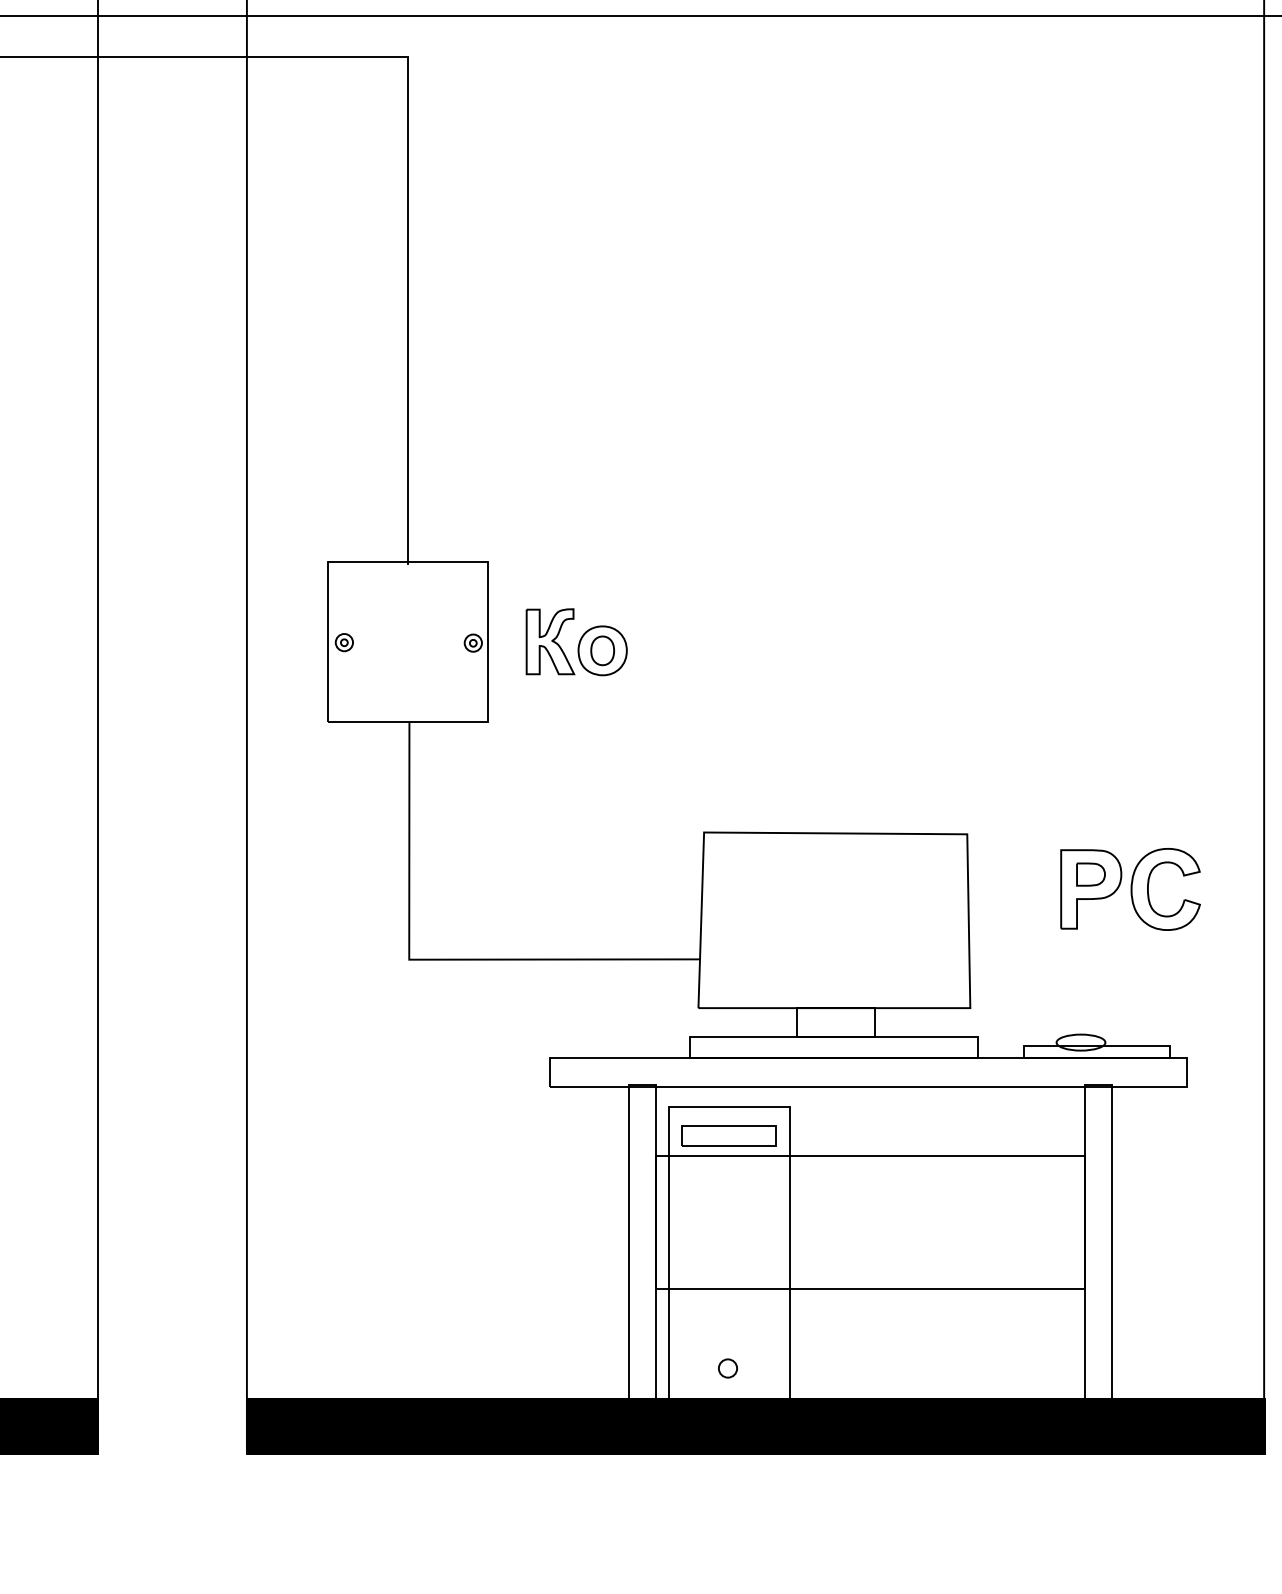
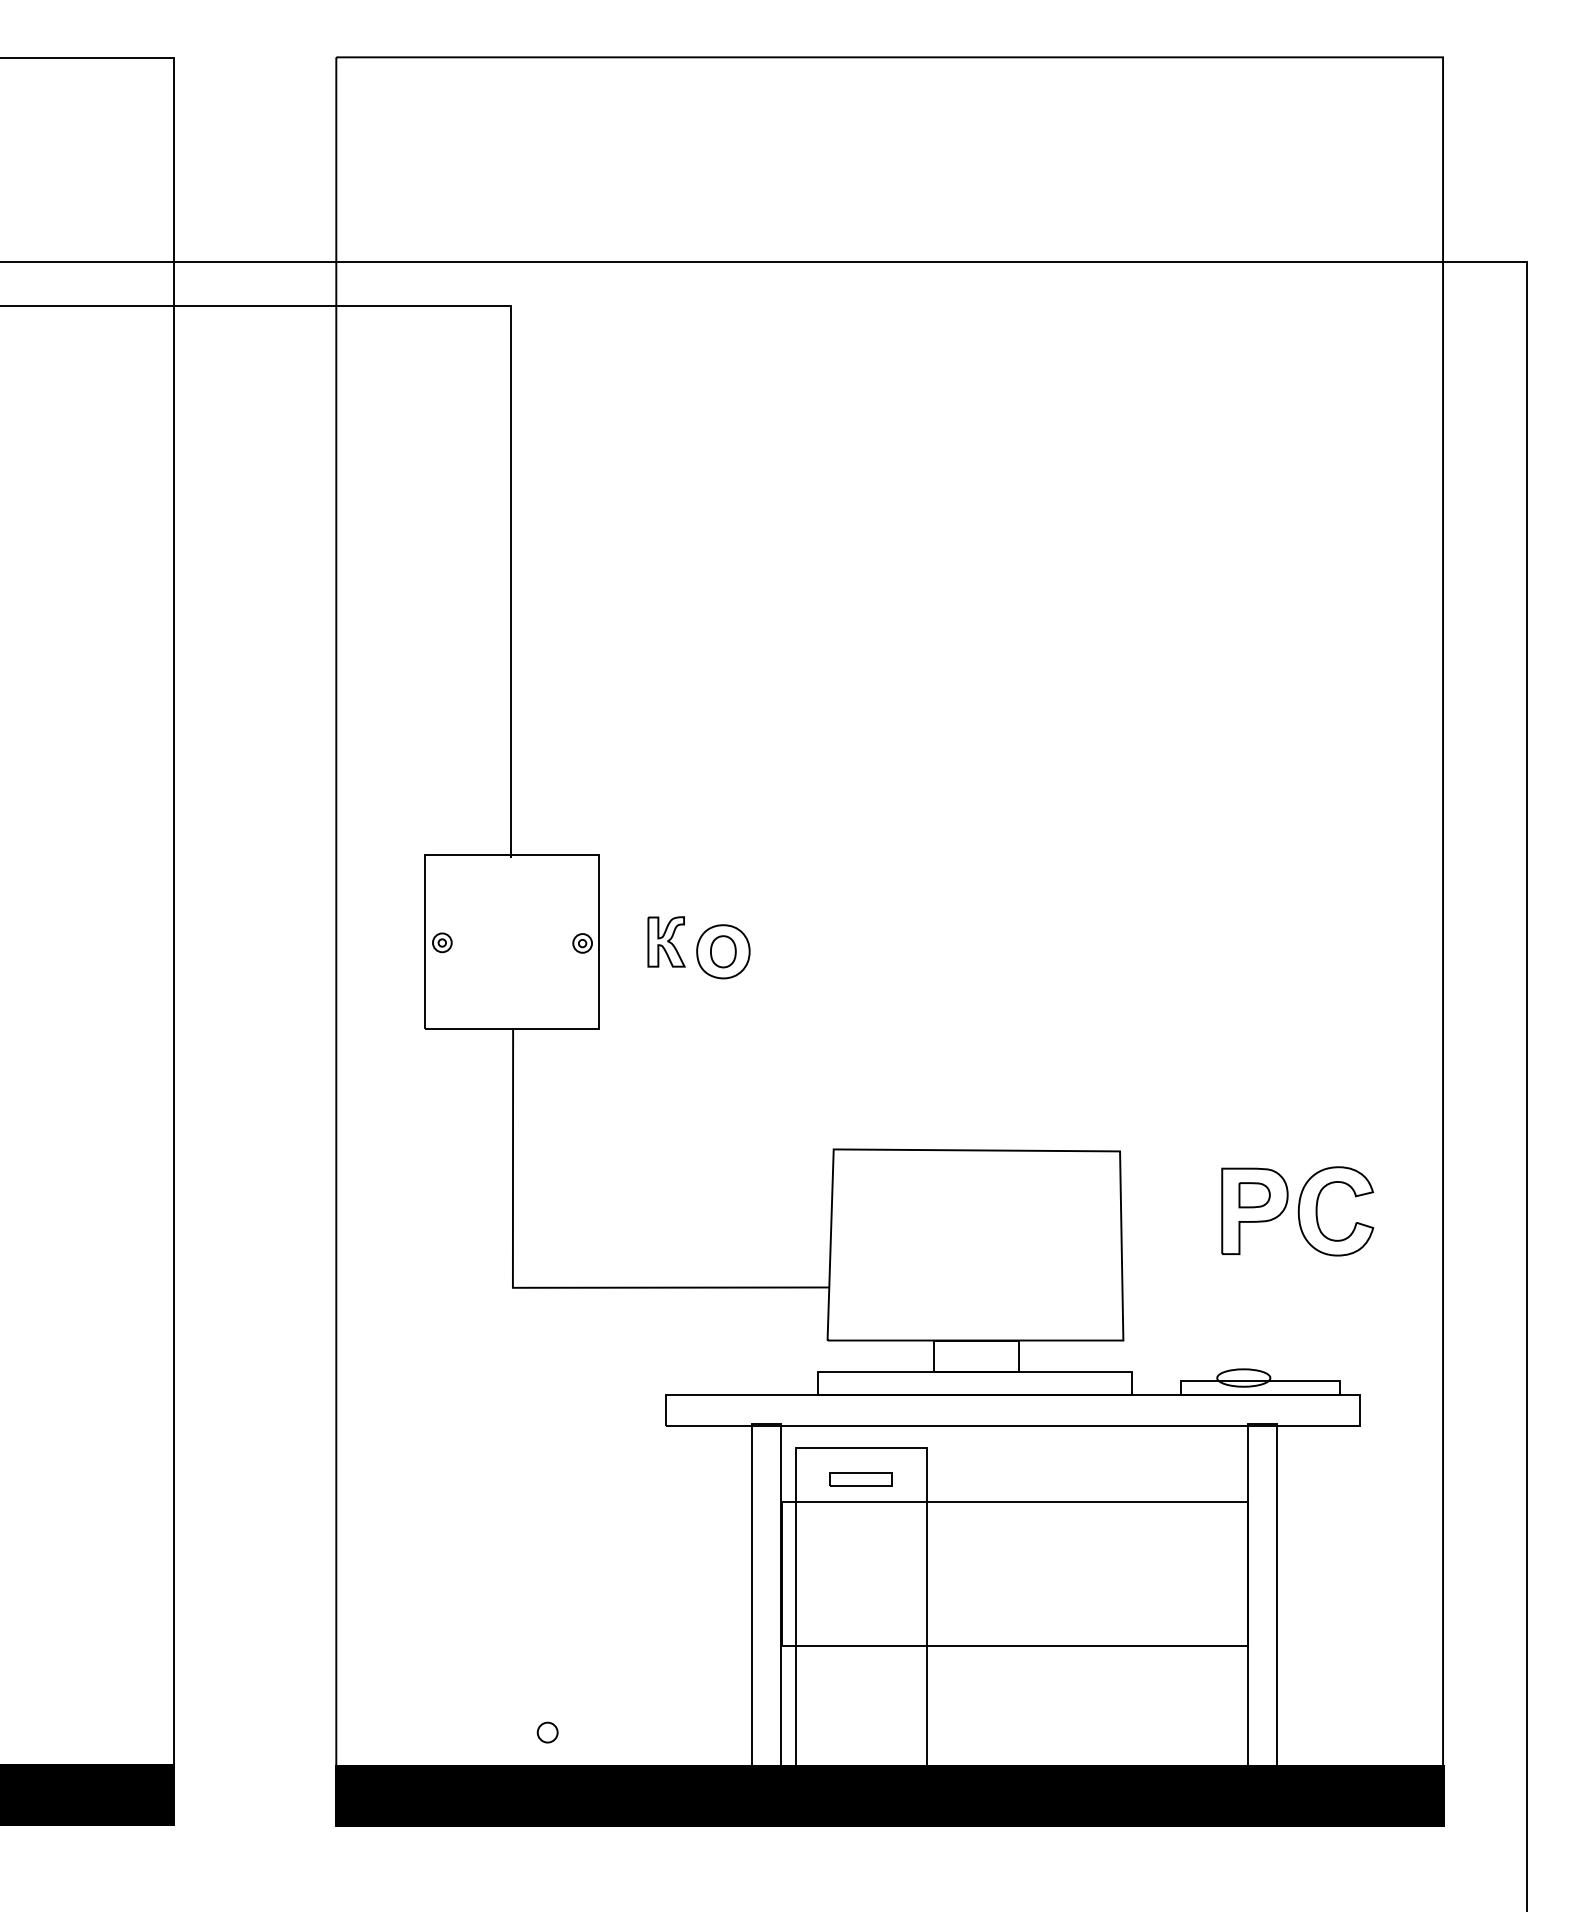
part: (550, 641) -> (666, 941), size x0.7
part: (728, 1135) -> (860, 1479), size x0.6
part: (727, 1368) -> (547, 1732), moved

